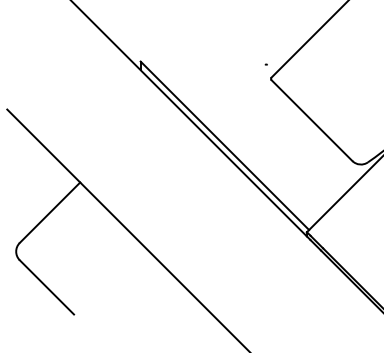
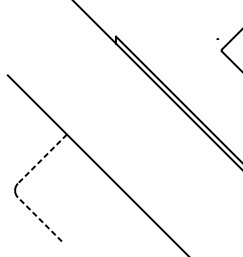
line: (50, 212) -> (42, 158), solid -> dashed
line: (46, 287) -> (39, 219), solid -> dashed

